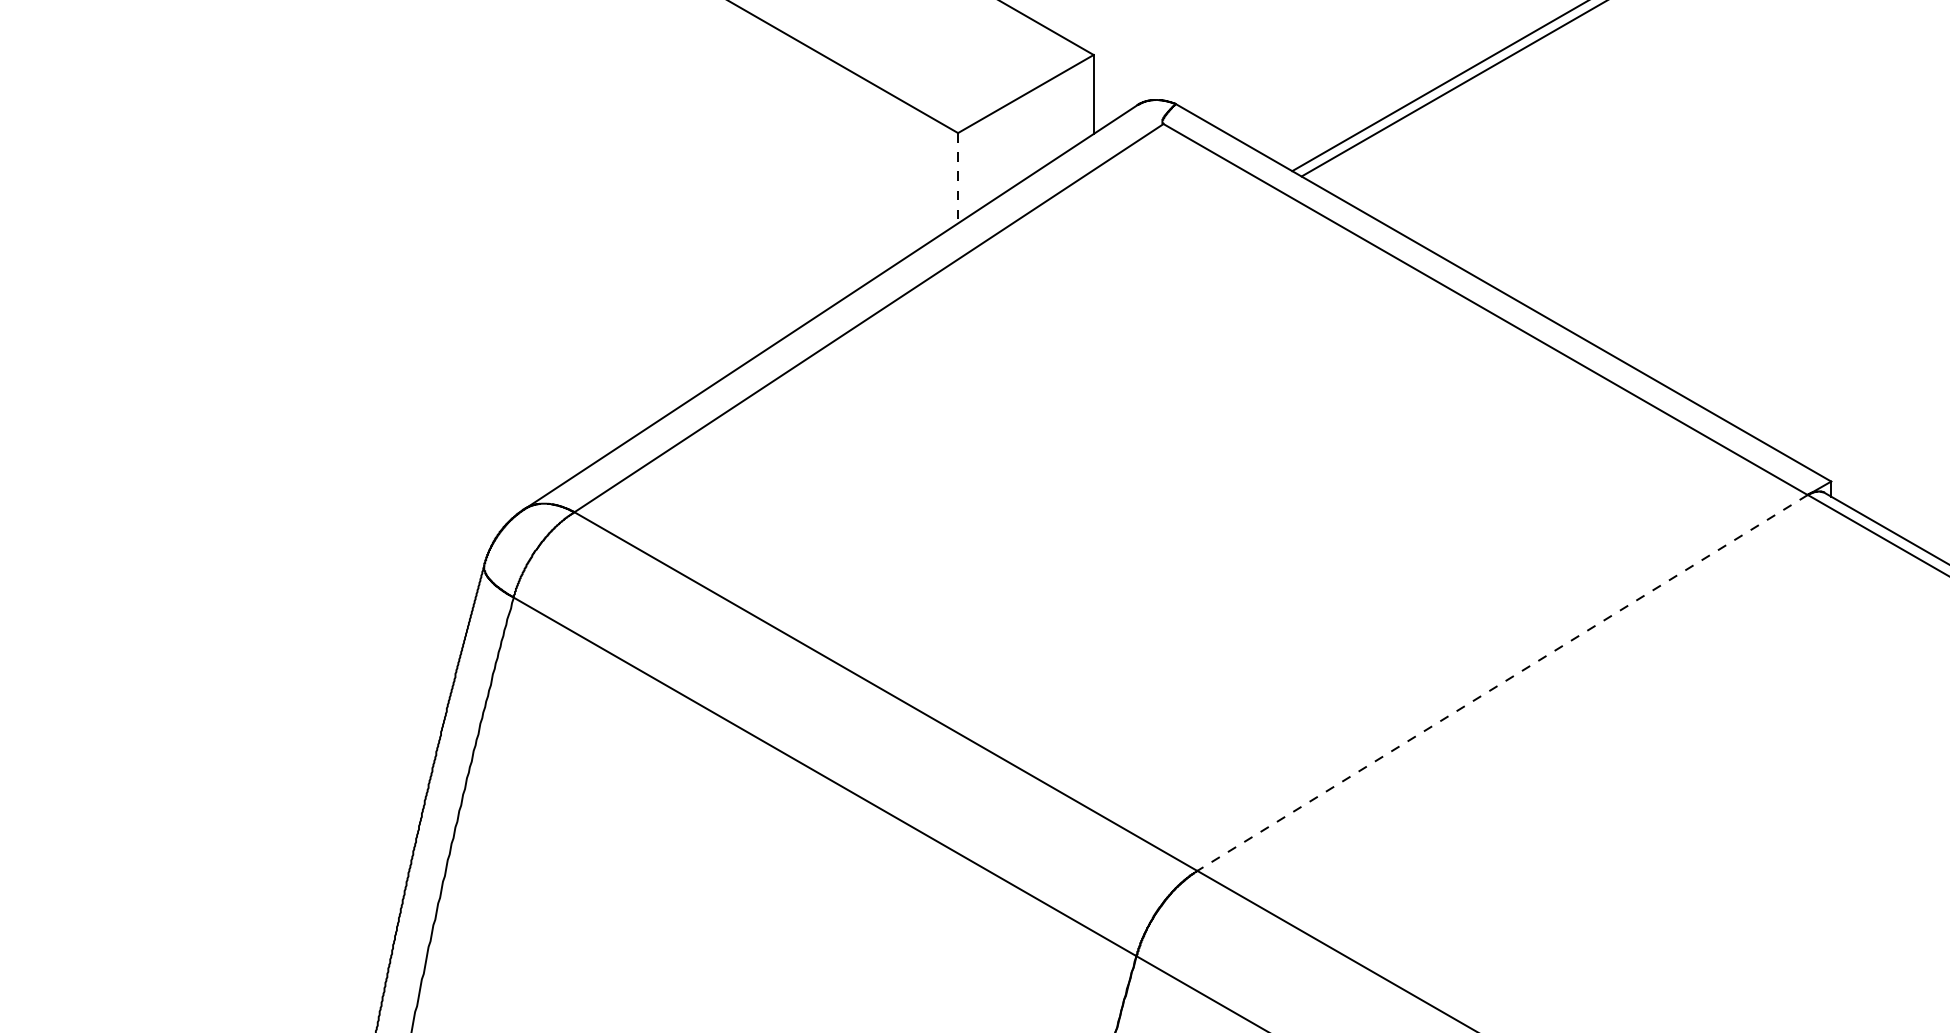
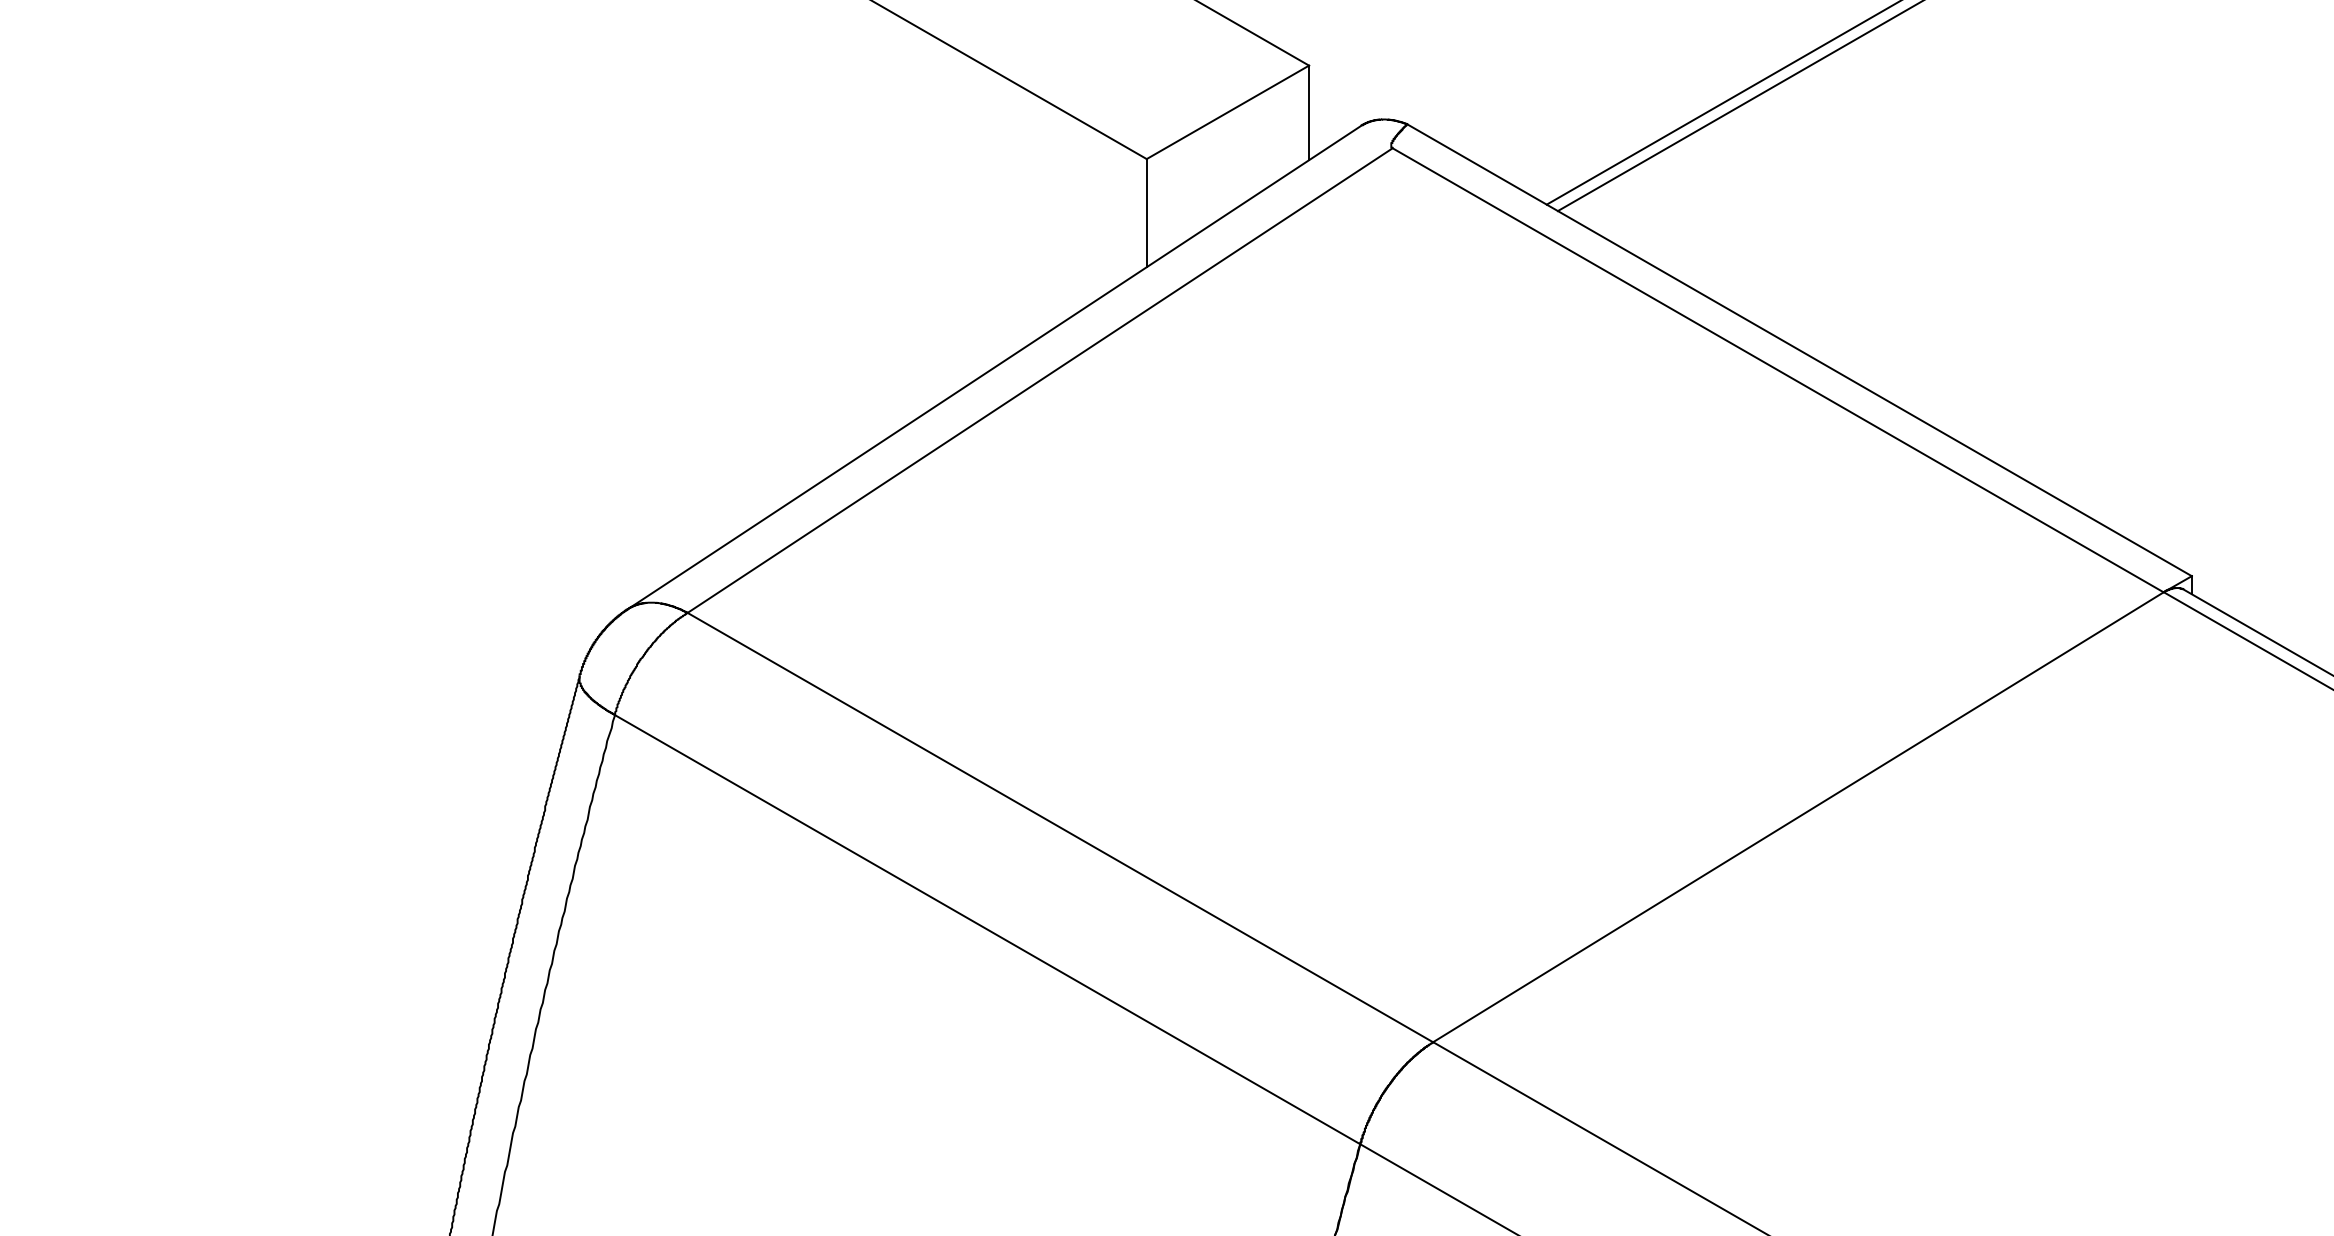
line: (958, 178) -> (1147, 213), dashed -> solid
line: (1502, 683) -> (1798, 817), dashed -> solid

